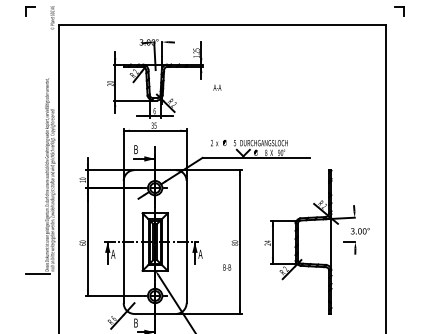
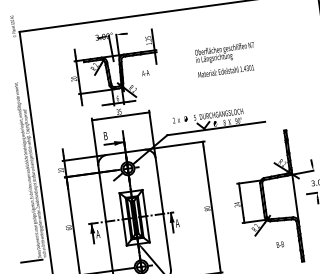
part: (276, 84) -> (225, 59), added
text: (217, 87) -> (145, 72), moved
text: (227, 267) -> (280, 244), moved

